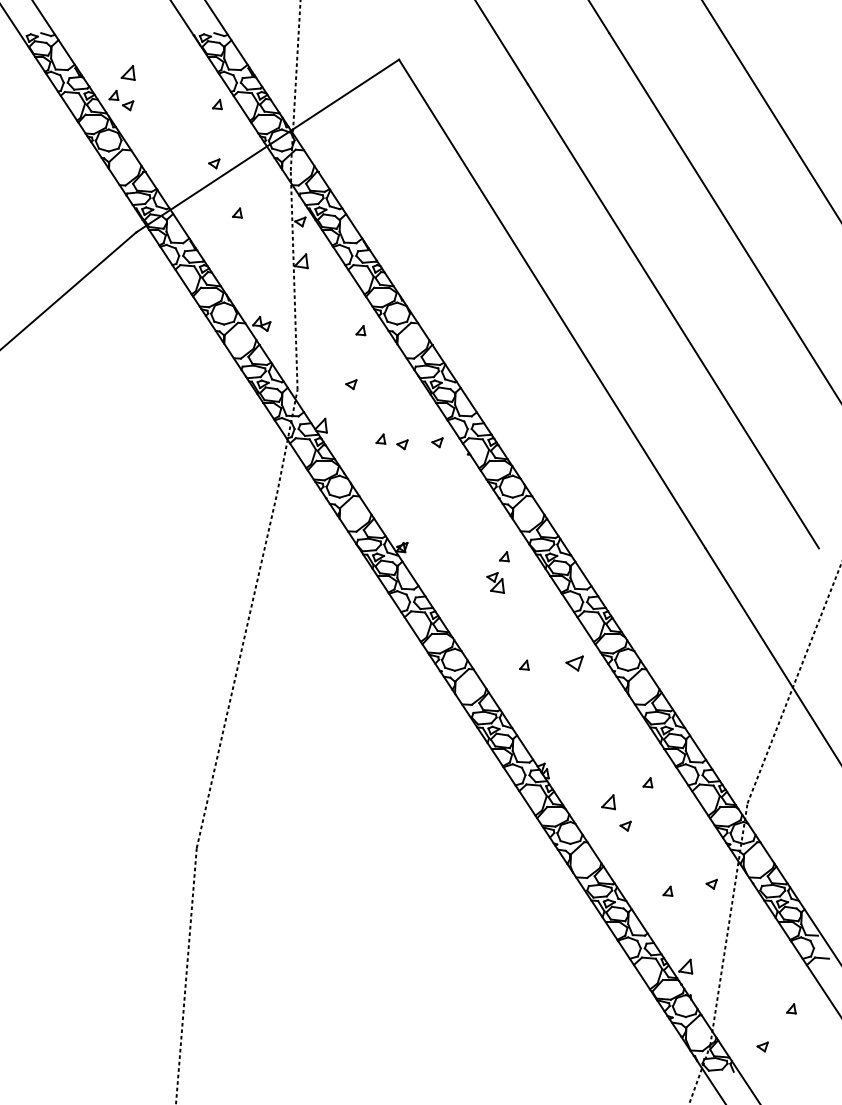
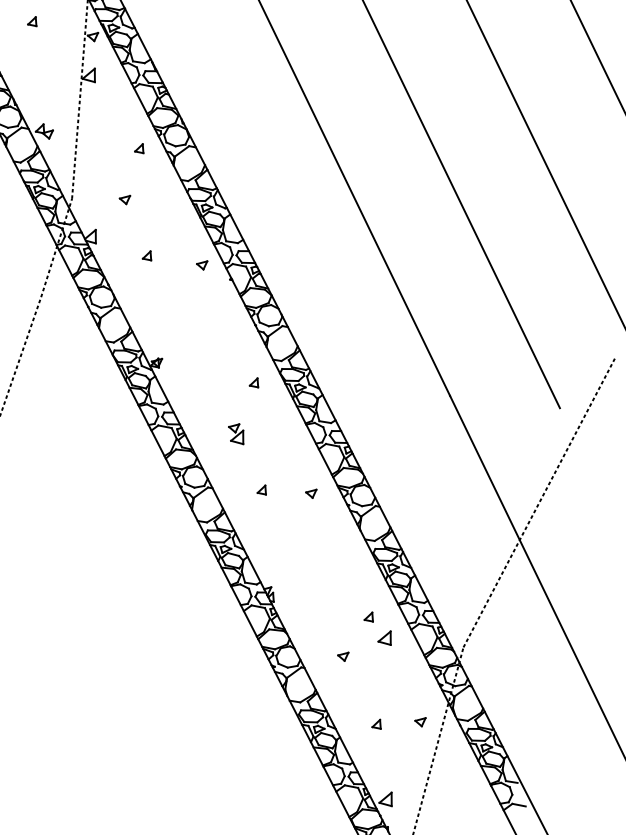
part: (402, 444) -> (167, 263), removed
part: (495, 582) -> (236, 433), moved
part: (574, 663) -> (310, 493), size x0.62
part: (608, 802) -> (385, 637), moved

